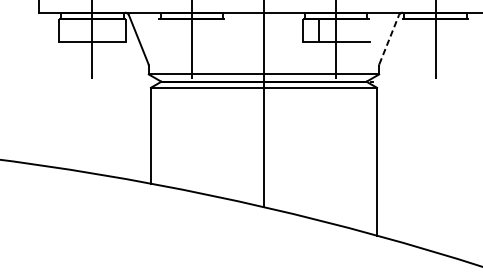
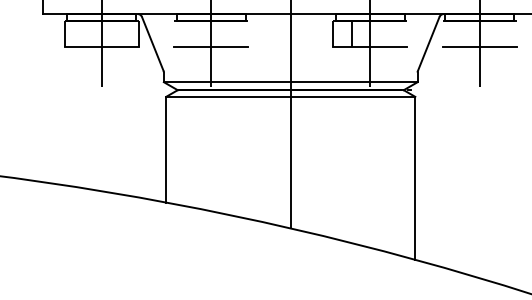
line: (388, 39) -> (428, 43), dashed -> solid
line: (192, 42) -> (211, 46), added
line: (435, 42) -> (479, 46), added

